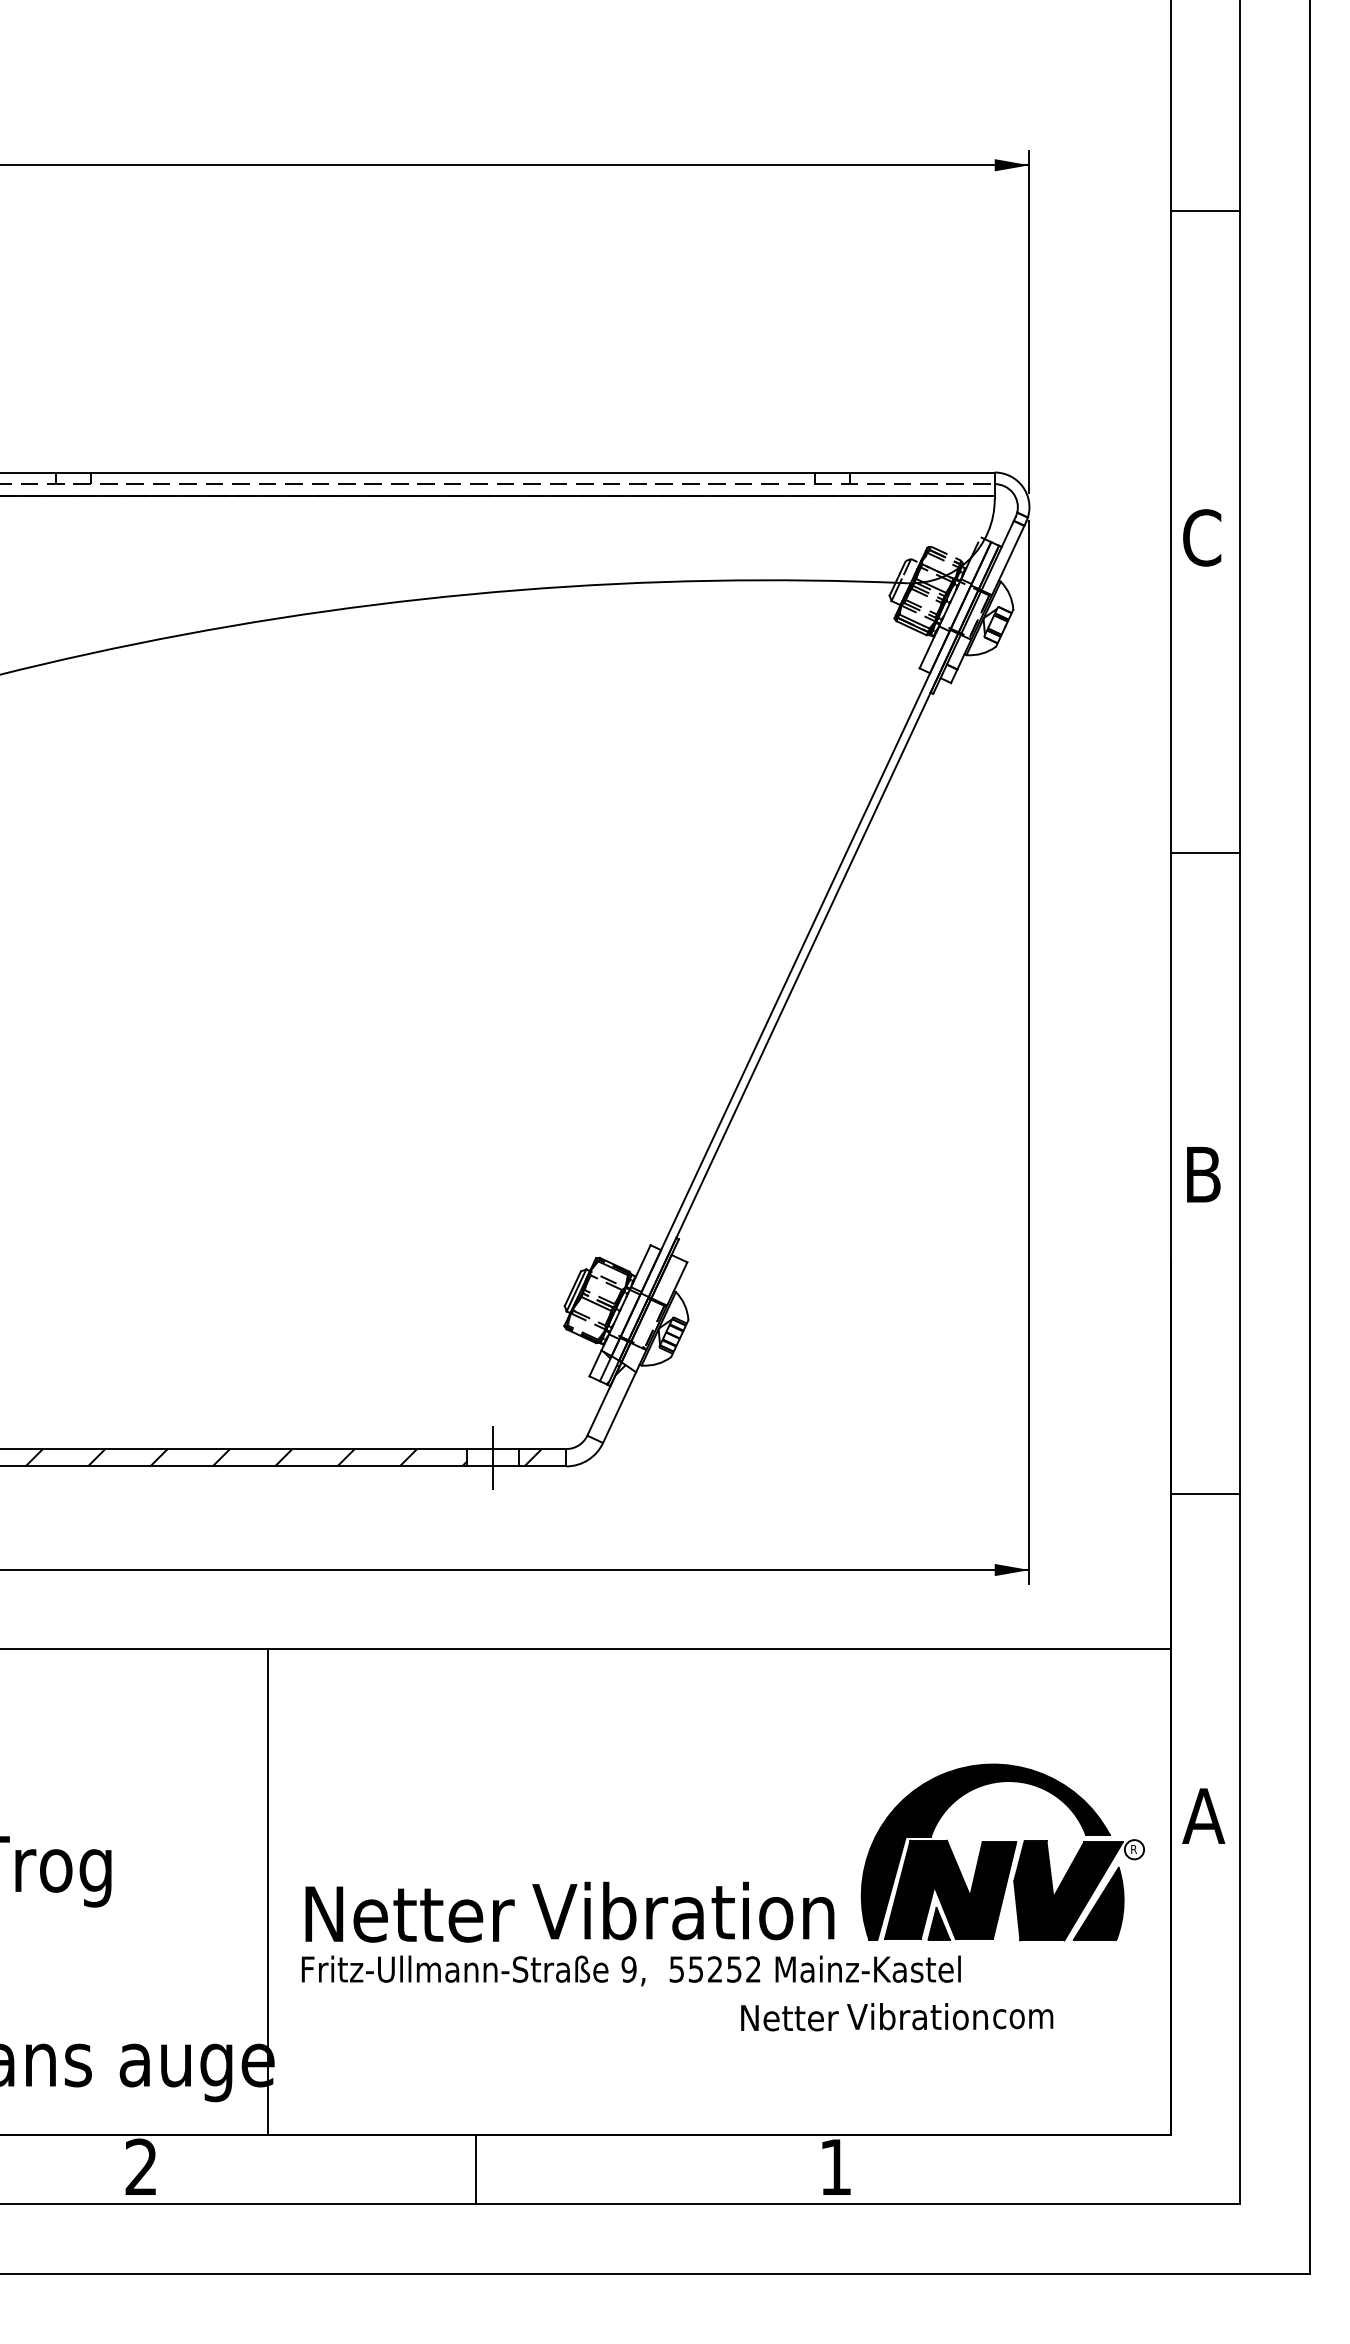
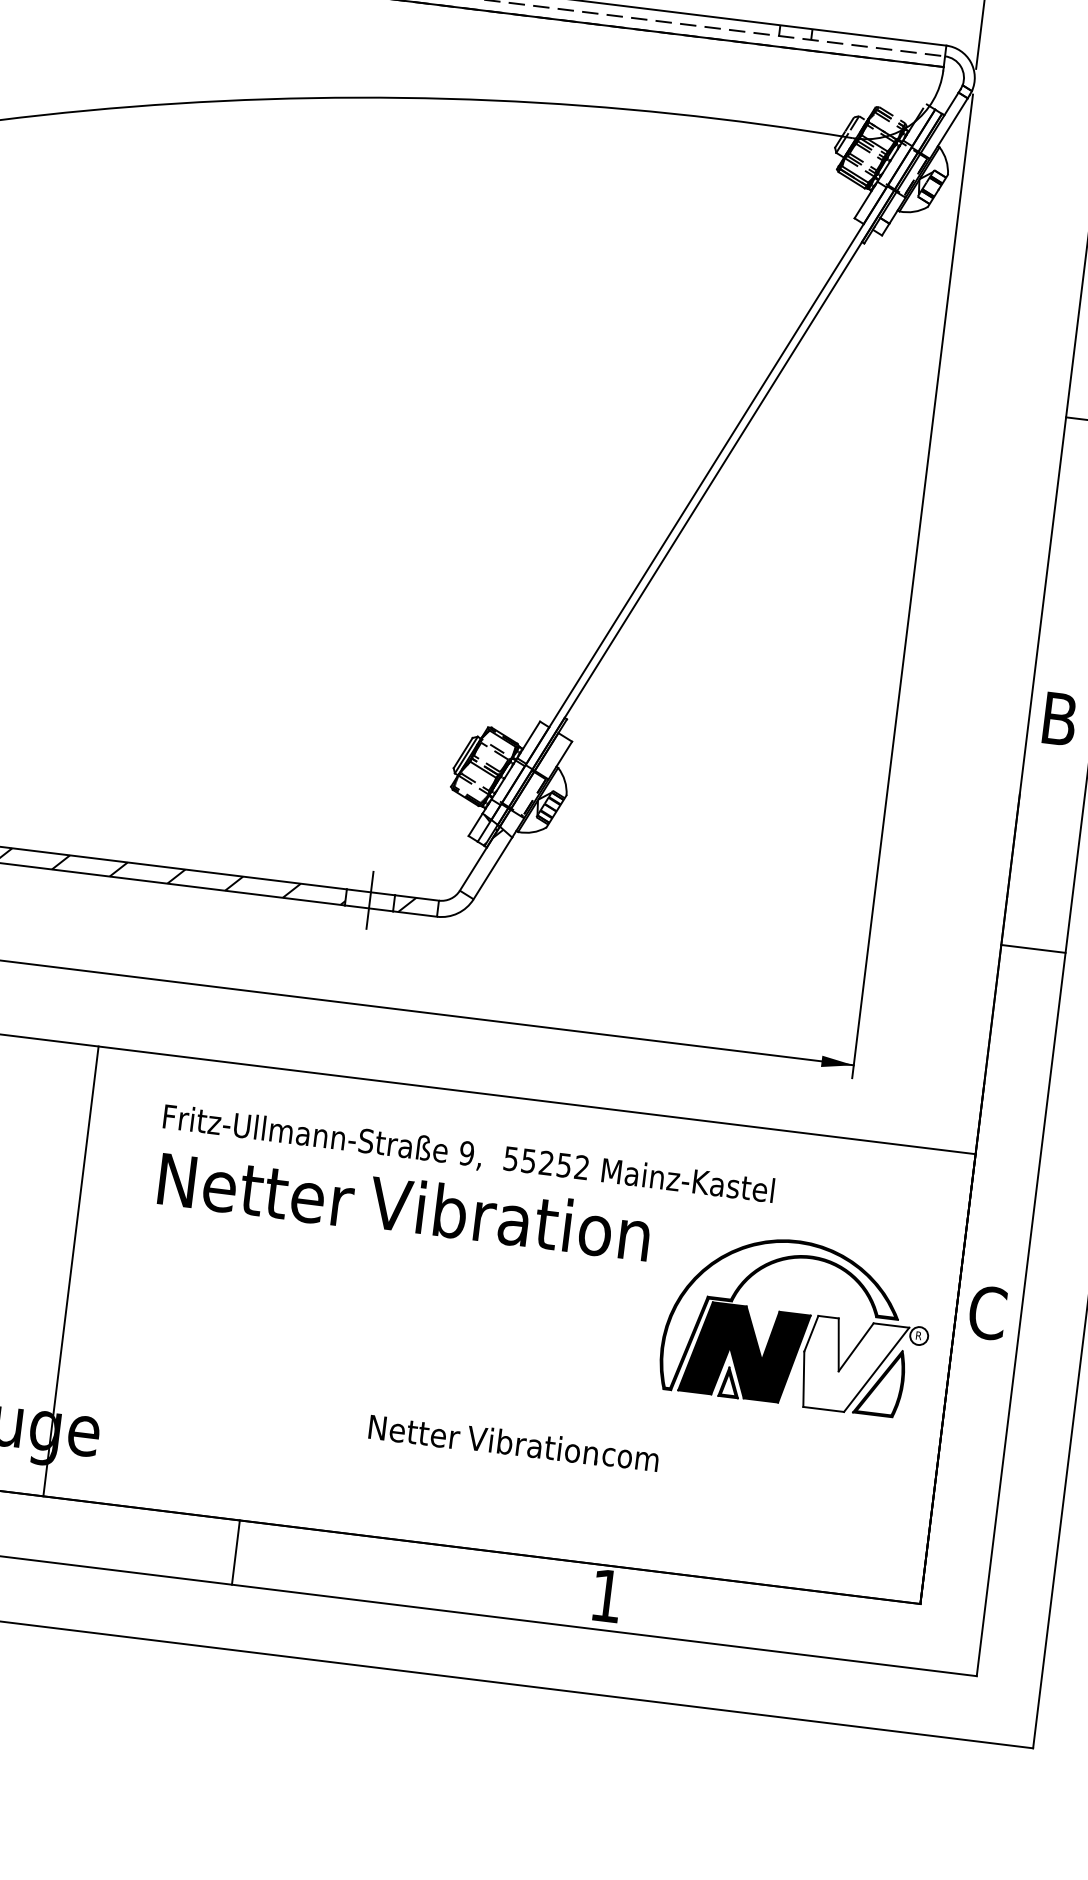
line: (1205, 1493) -> (1033, 948), moved
text: (1203, 1815) -> (986, 1312), A -> C
fill: (984, 1851) -> (780, 1320), removed
fill: (1068, 1890) -> (853, 1366), removed
line: (268, 1891) -> (71, 1271), moved
fill: (1099, 1904) -> (880, 1382), removed
text: (569, 1911) -> (404, 1205), moved
fill: (938, 1925) -> (729, 1383), removed
text: (630, 1970) -> (468, 1154), moved
text: (897, 2017) -> (514, 1443), moved
line: (476, 2169) -> (235, 1552), moved

